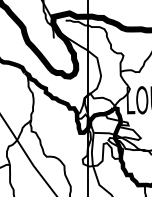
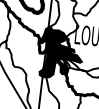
fill: (108, 129) -> (60, 53), added

